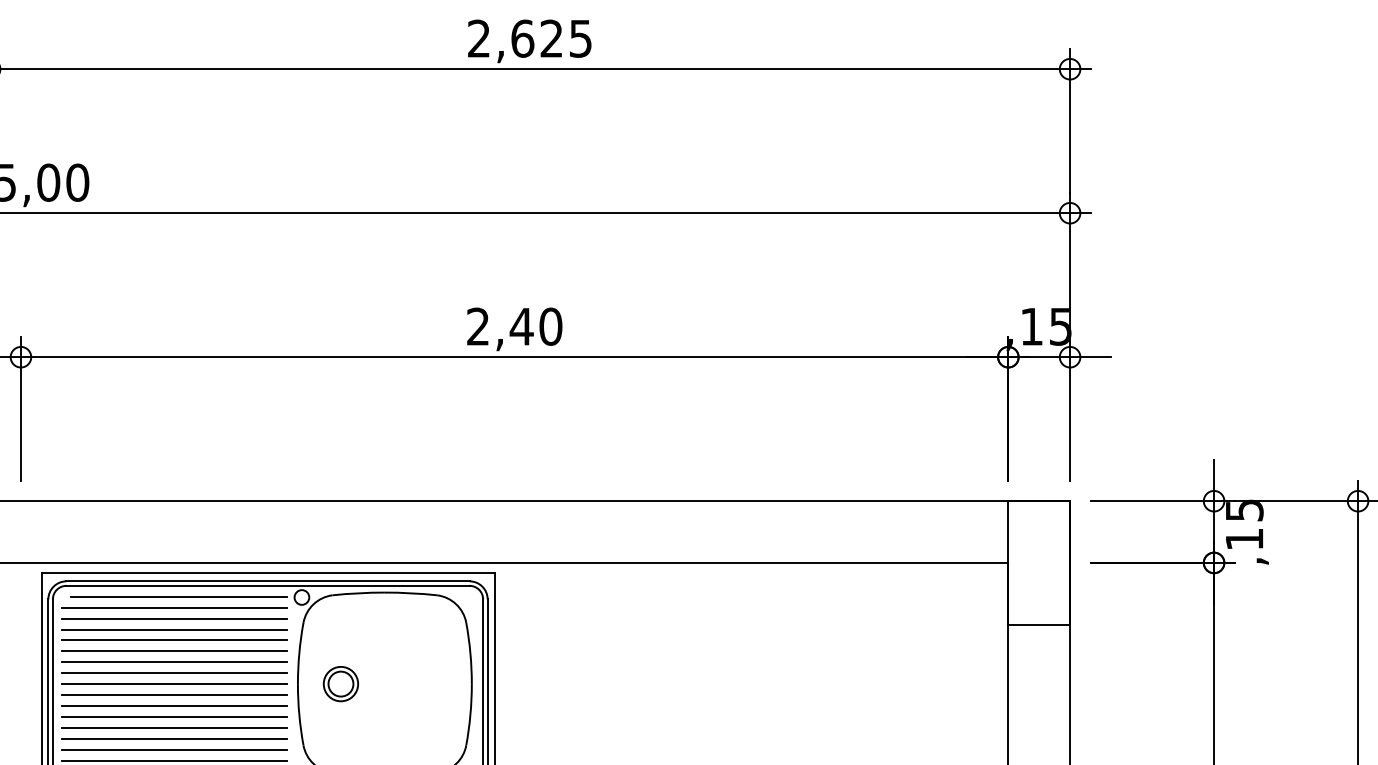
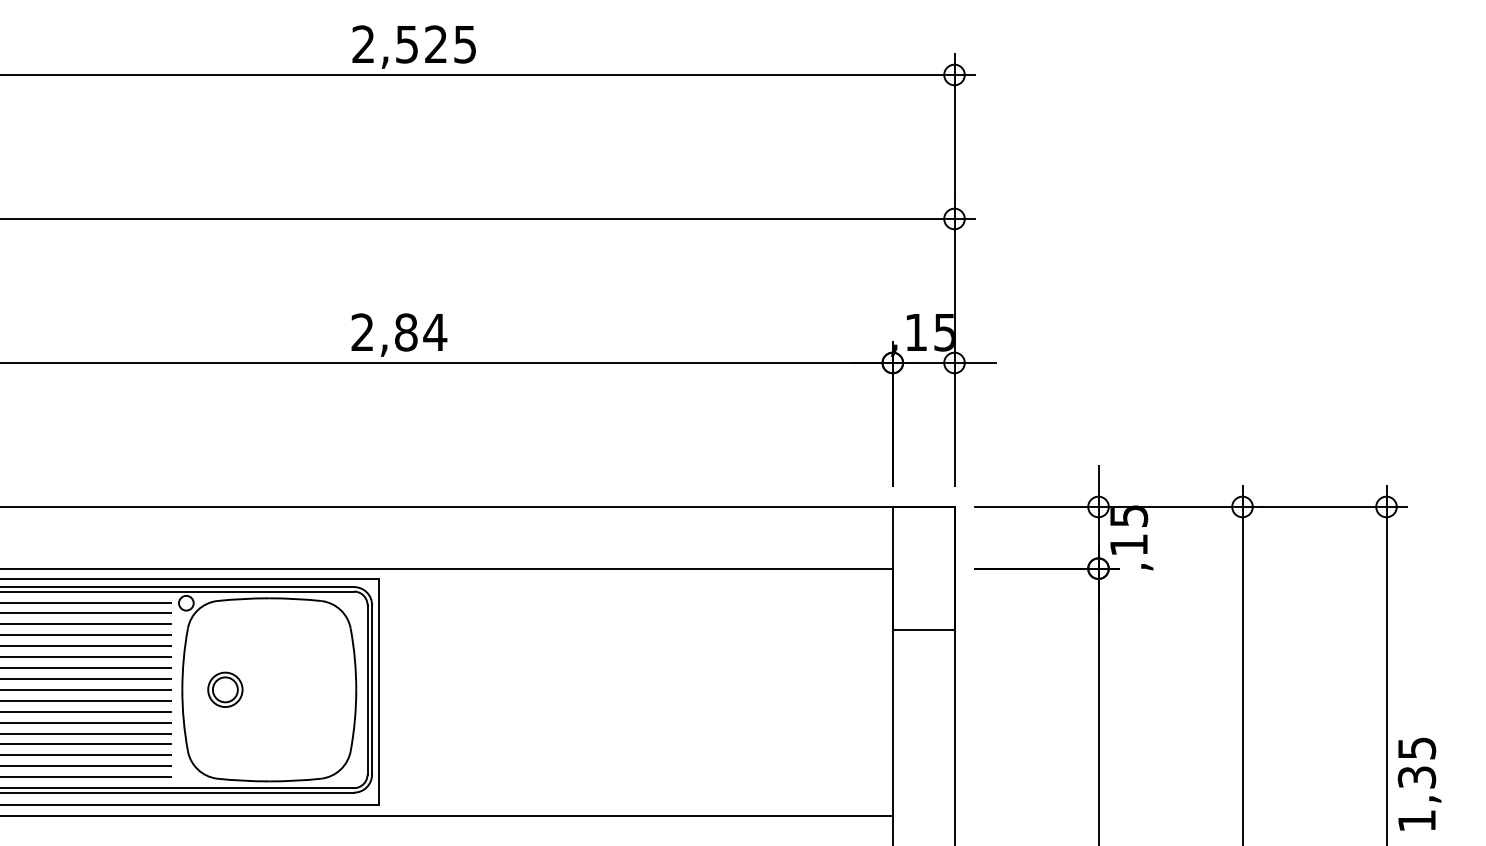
text: (523, 38) -> (407, 44), 2,625 -> 2,525
text: (536, 326) -> (420, 332), 2,40 -> 2,84

